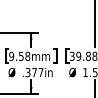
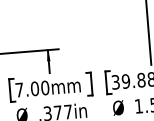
text: (19, 55) -> (31, 87), 9.58mm -> 7.00mm

